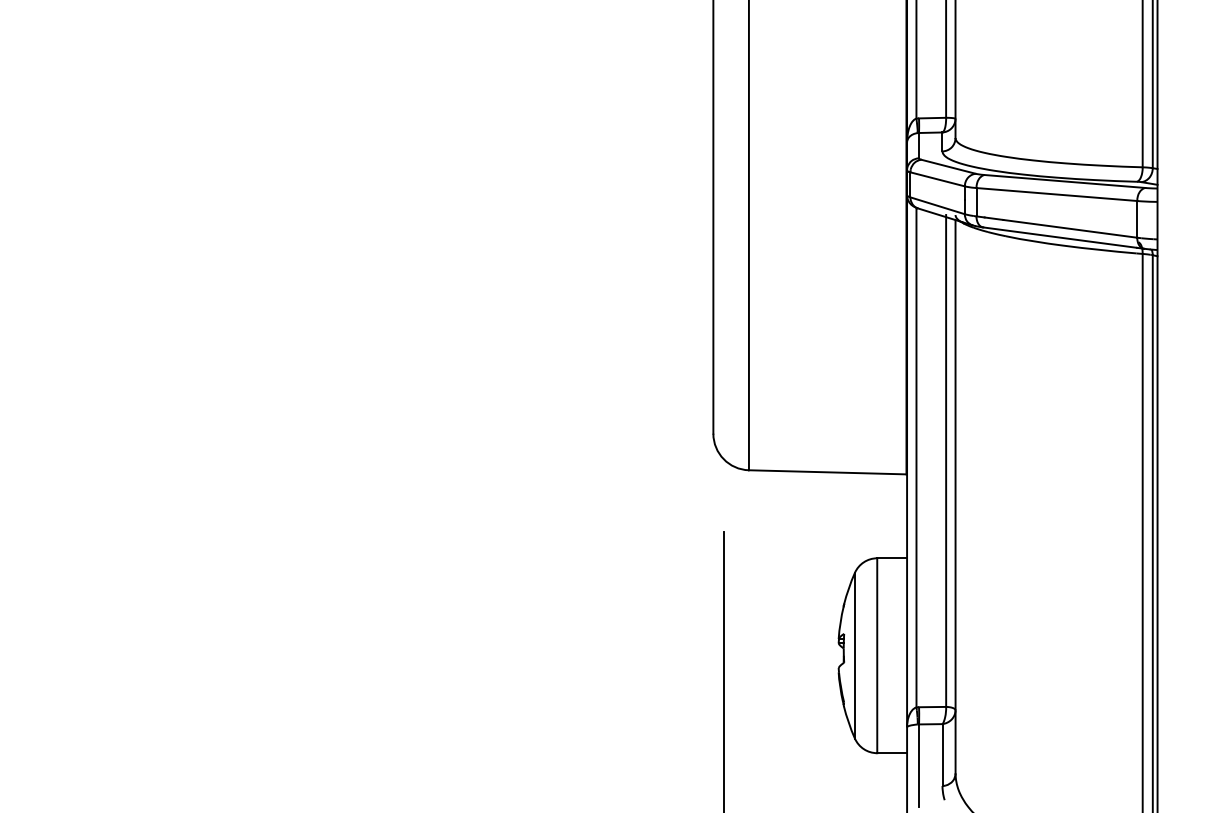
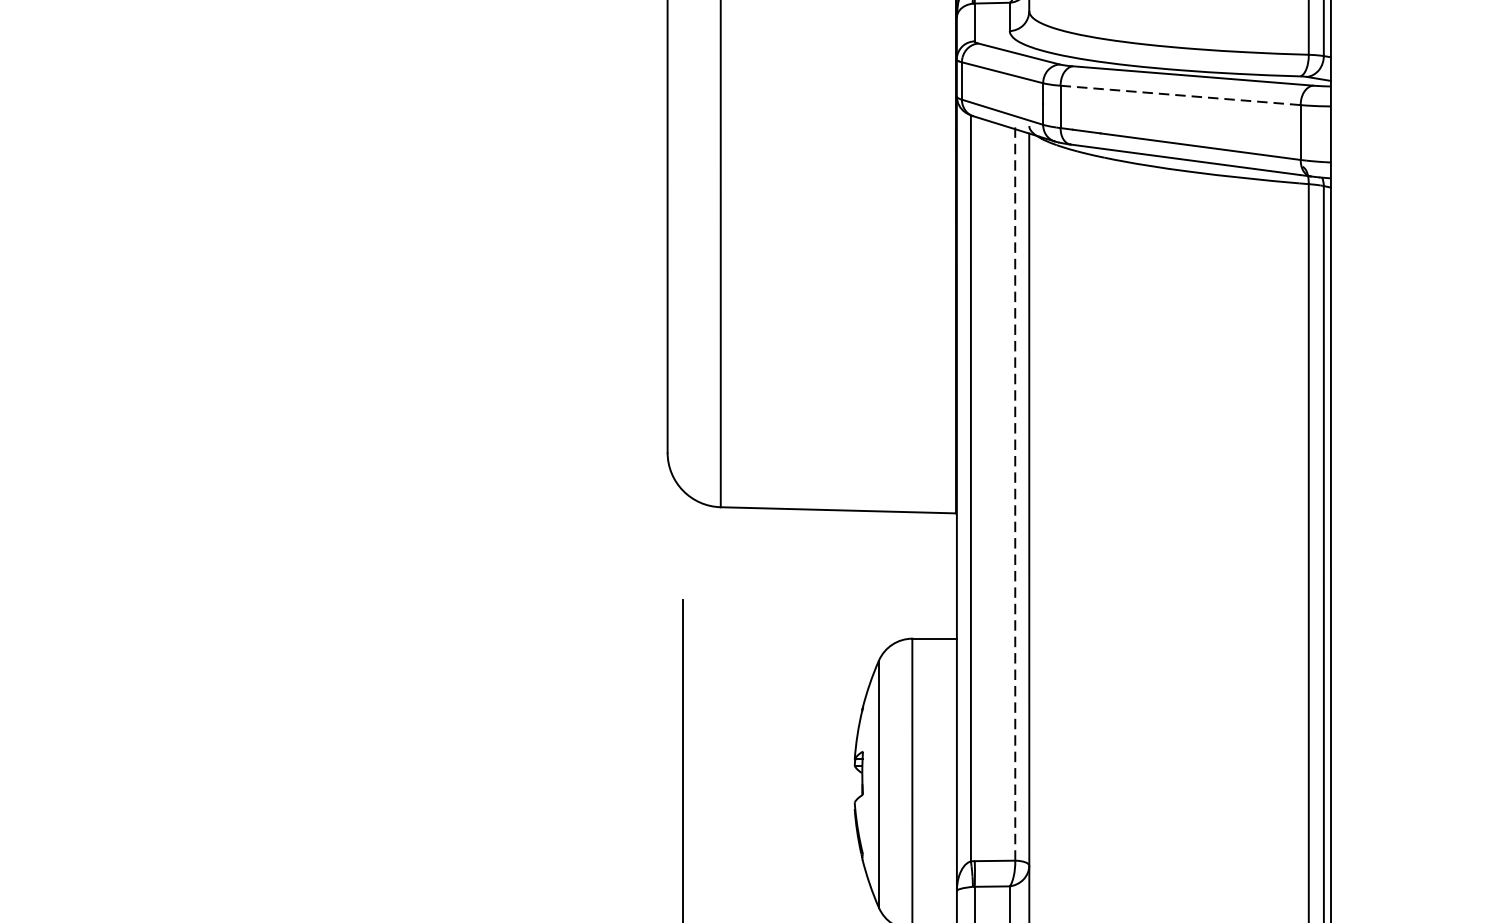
line: (1056, 194) -> (1180, 95), solid -> dashed
line: (946, 460) -> (1015, 492), solid -> dashed

